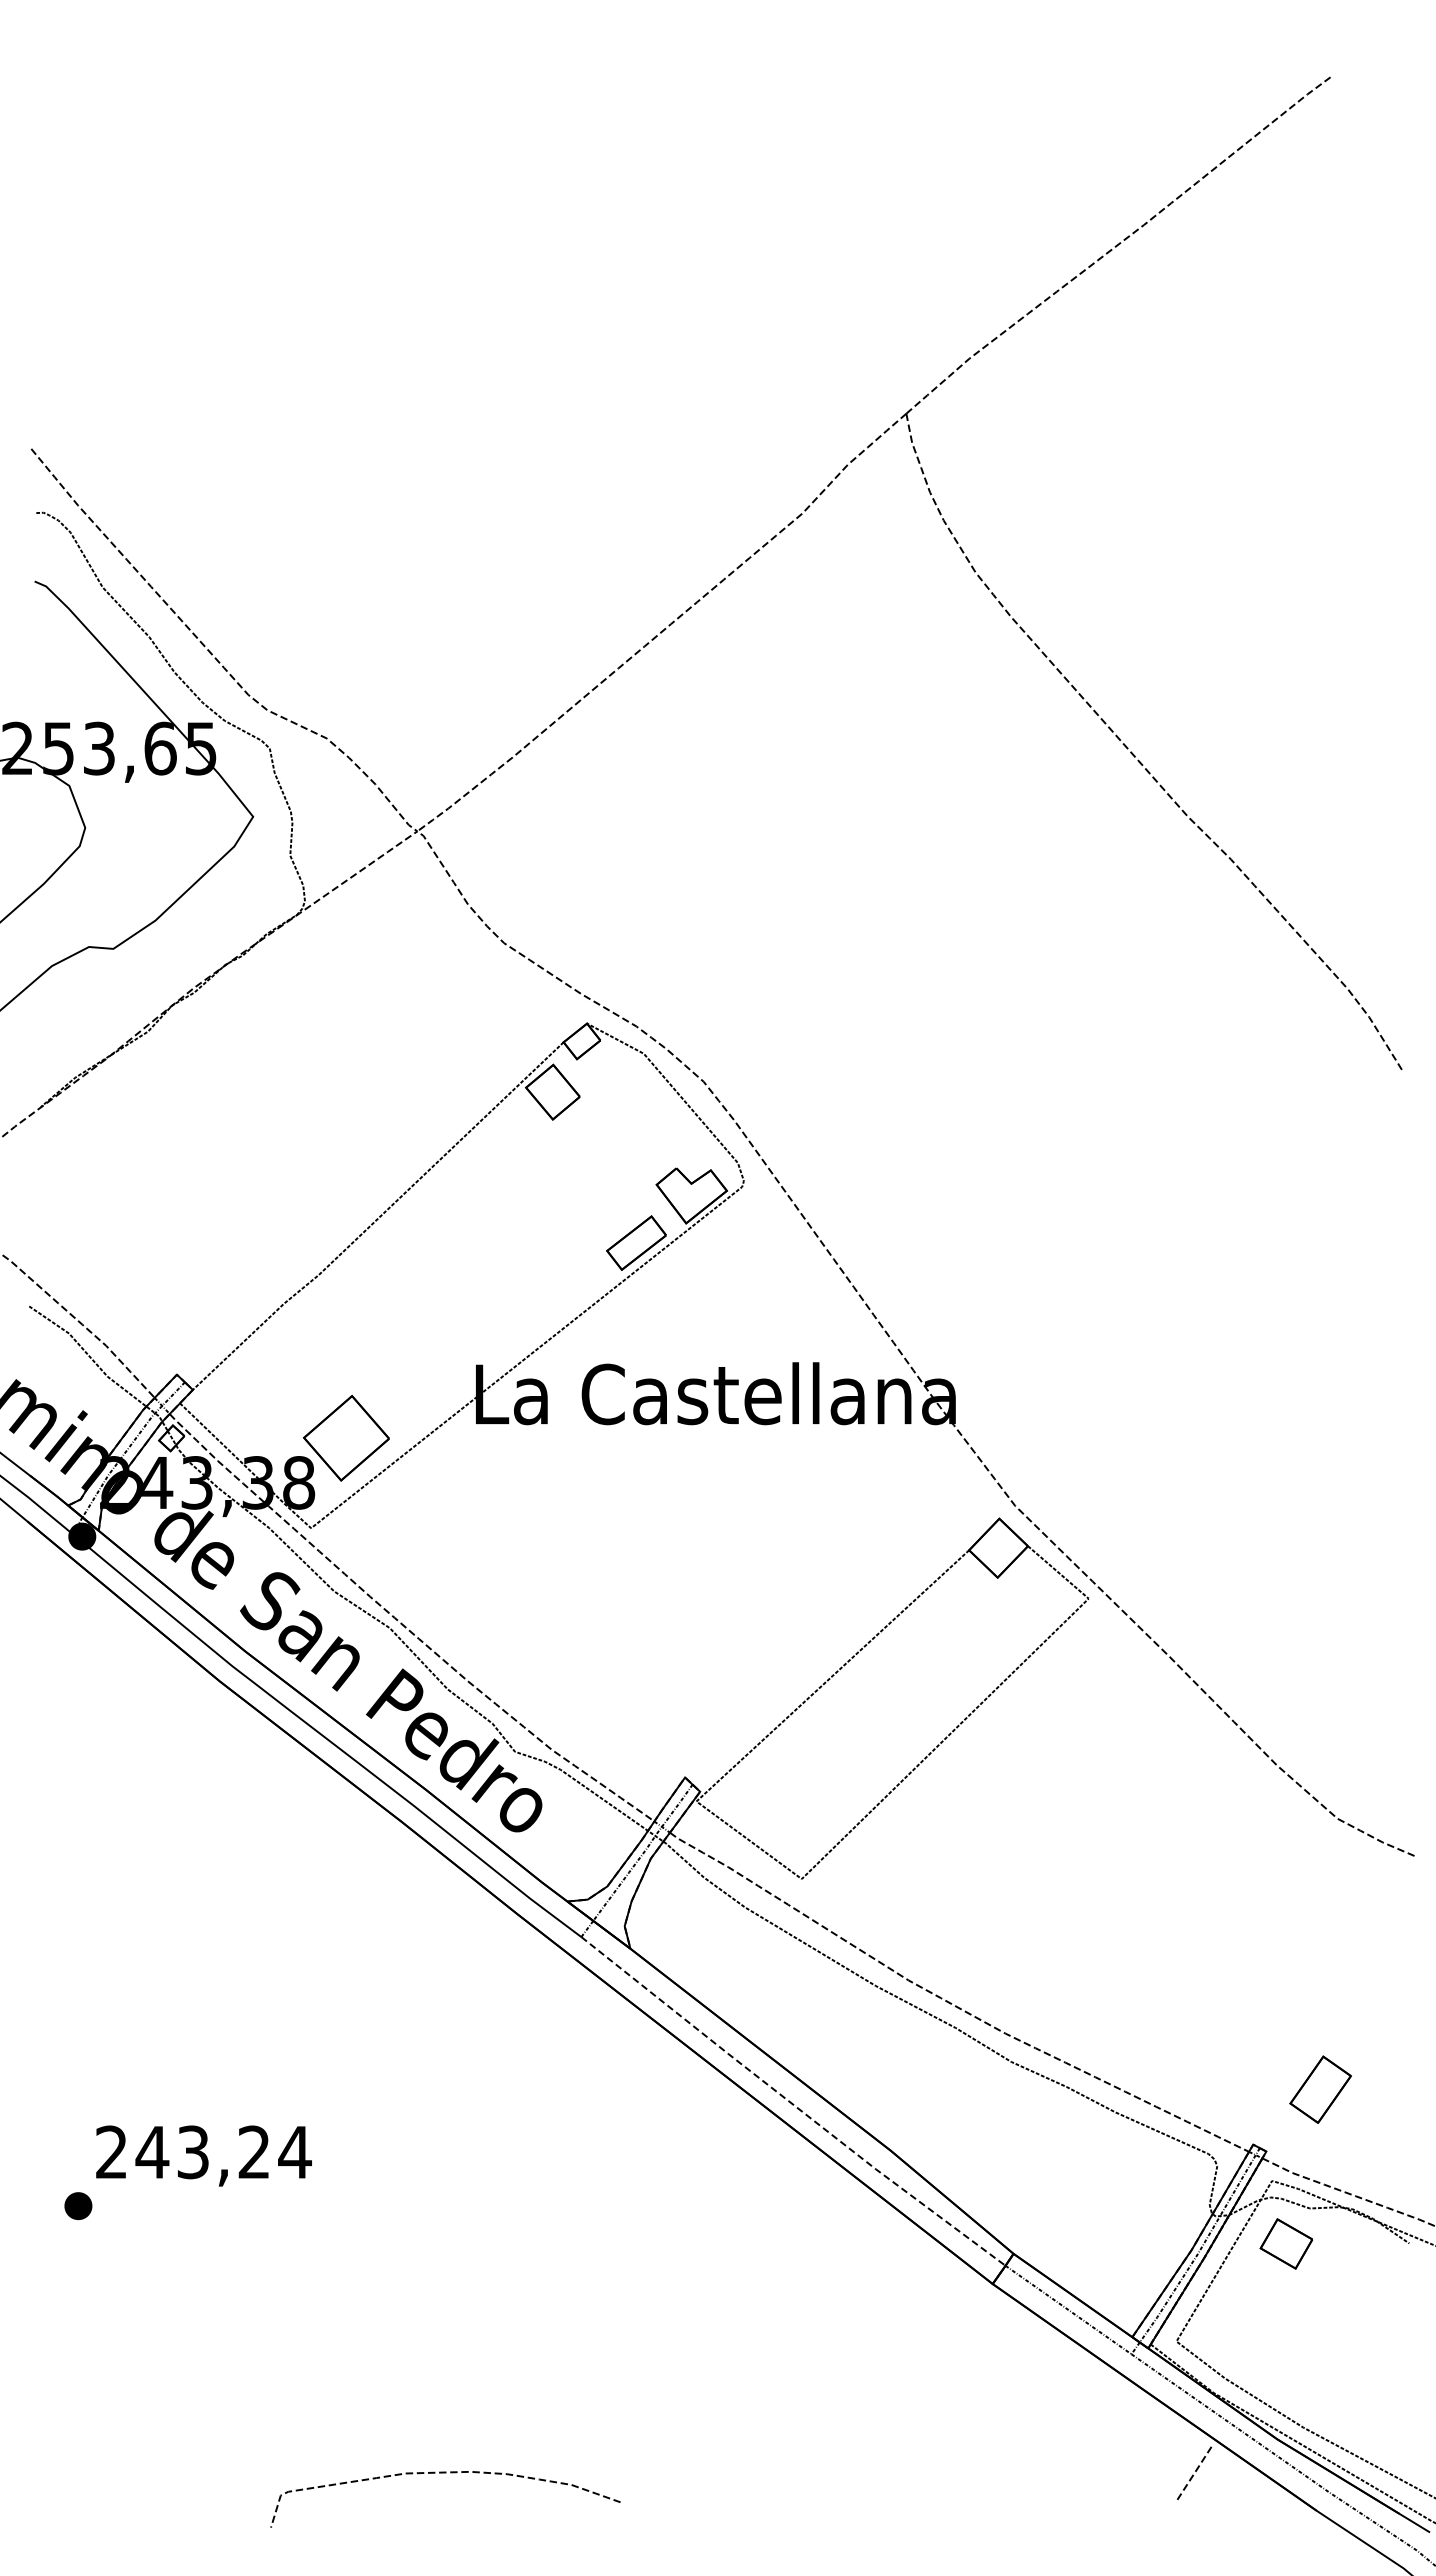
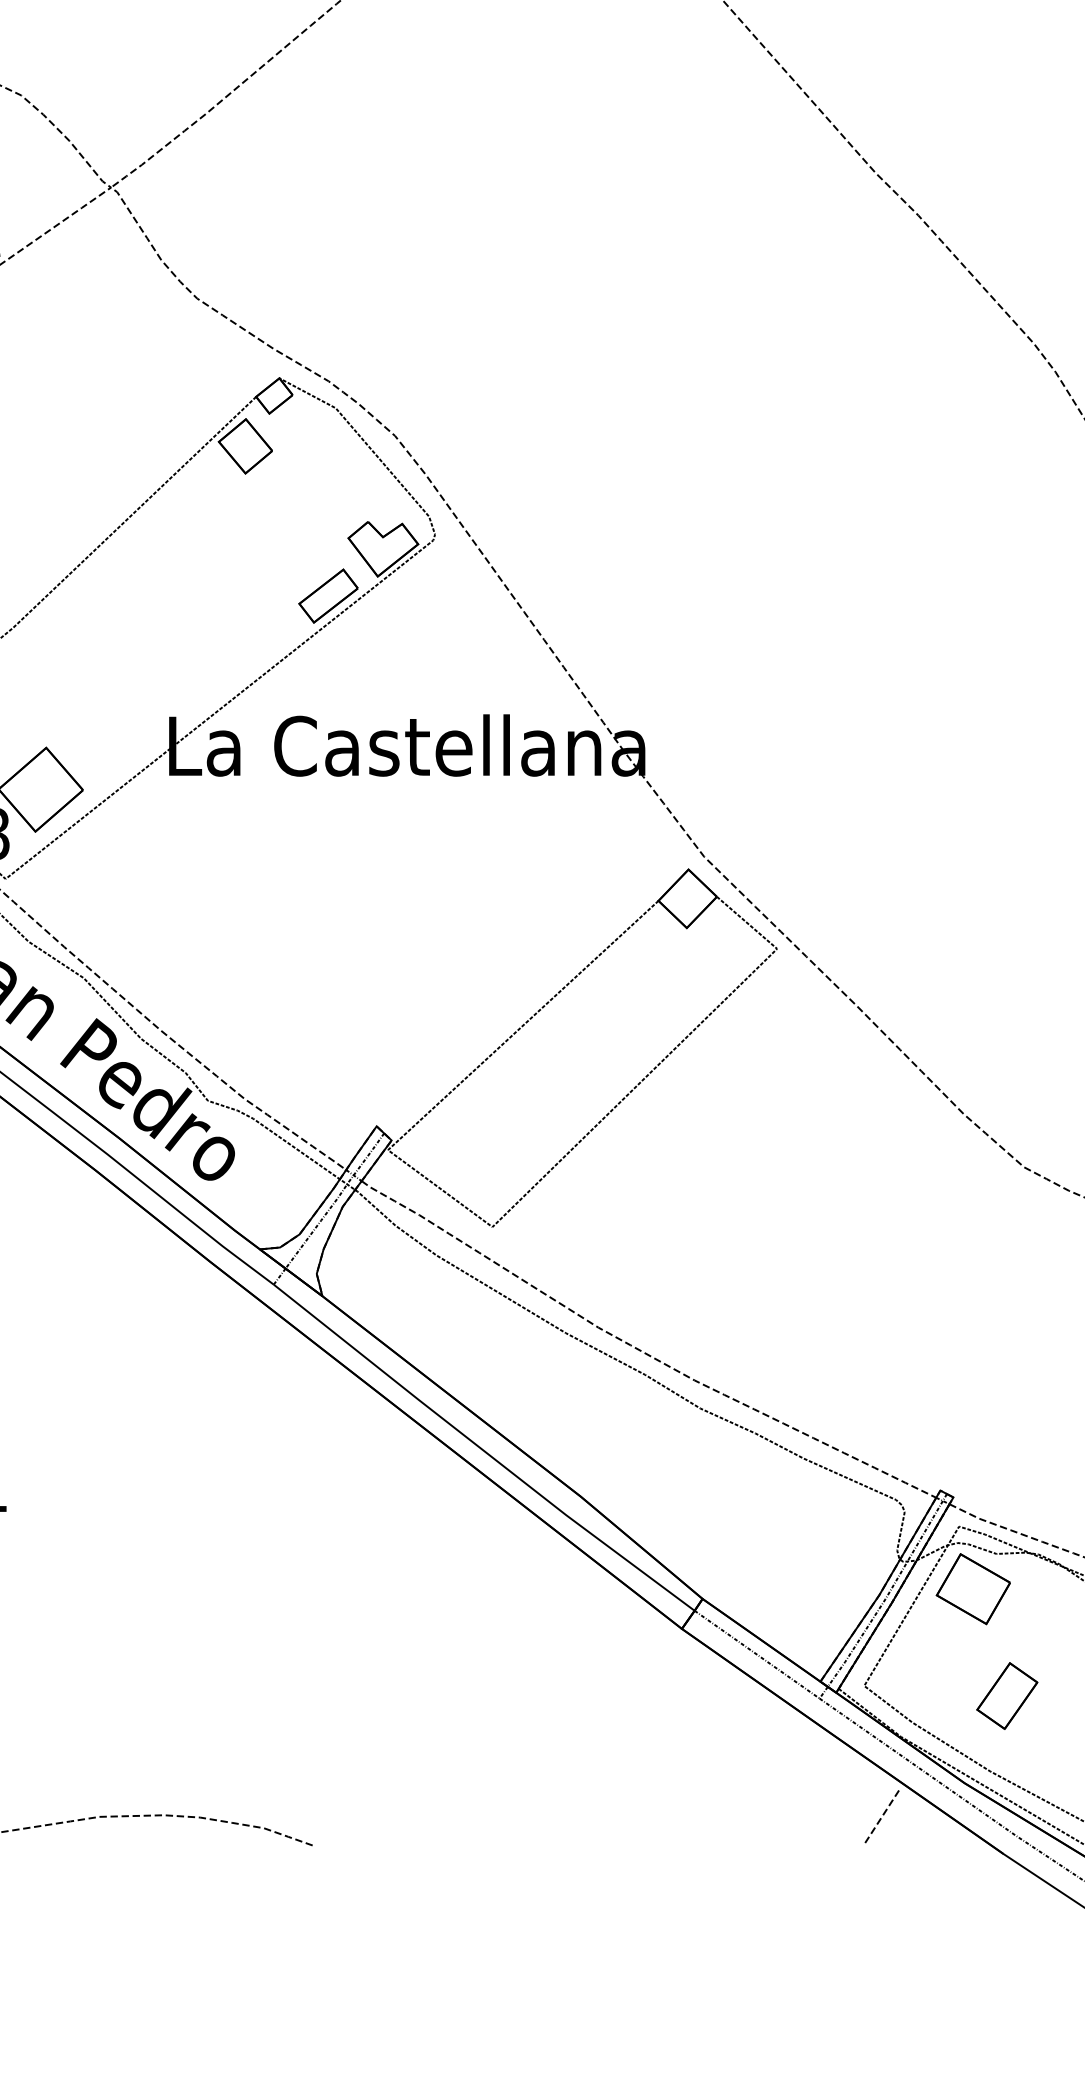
part: (1320, 2089) -> (1007, 1695), moved
line: (792, 2103) -> (483, 1449), dashed -> solid
part: (1286, 2243) -> (973, 1588), size x1.43

